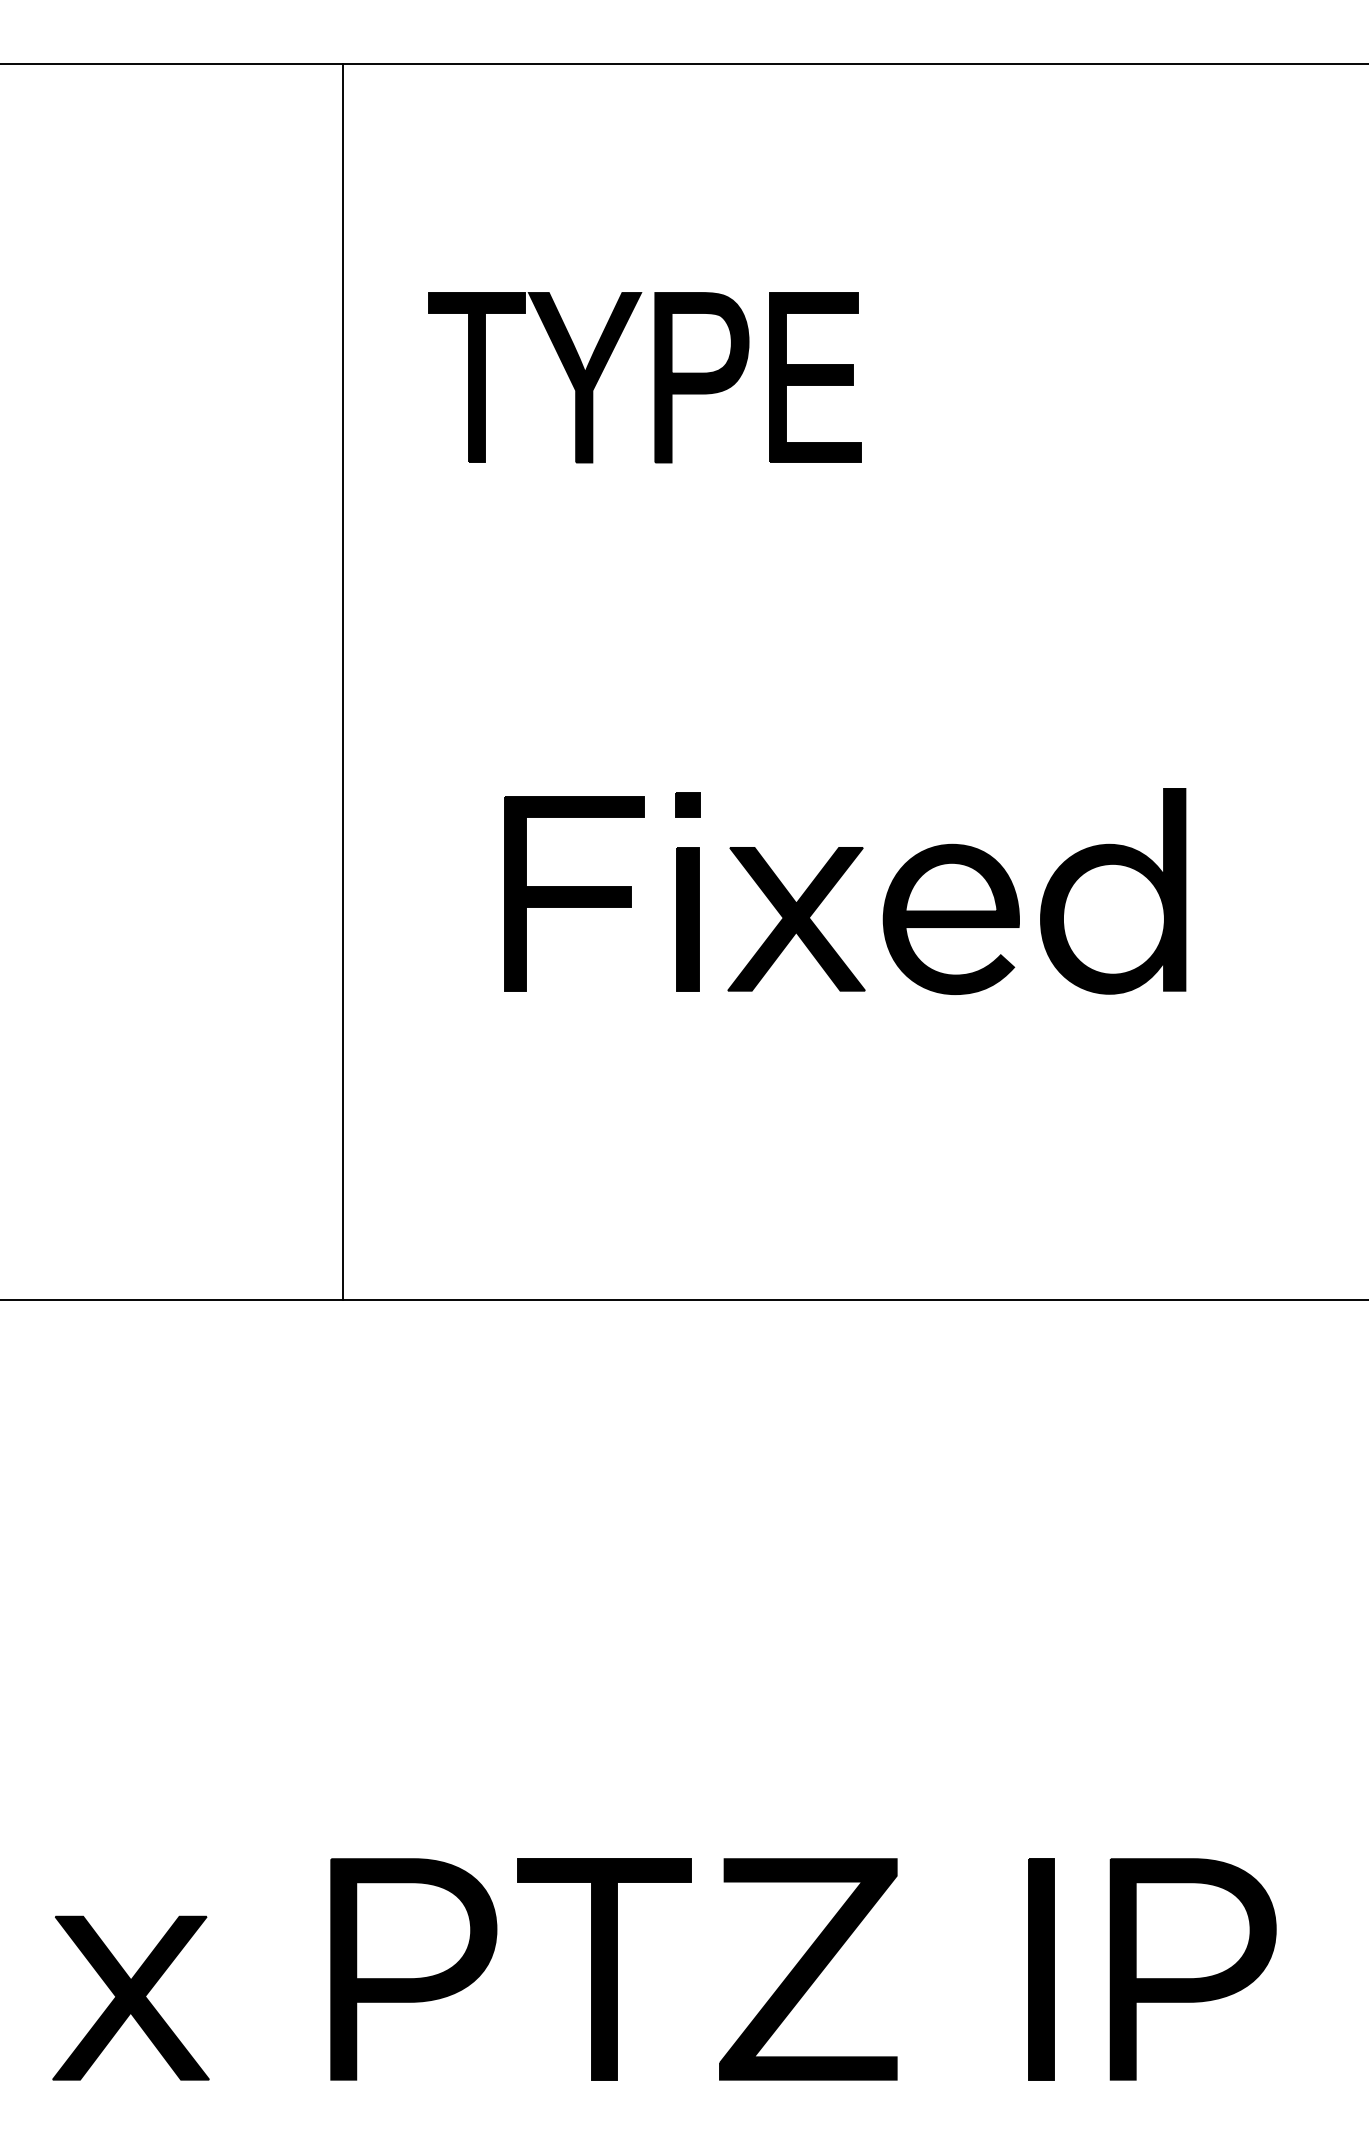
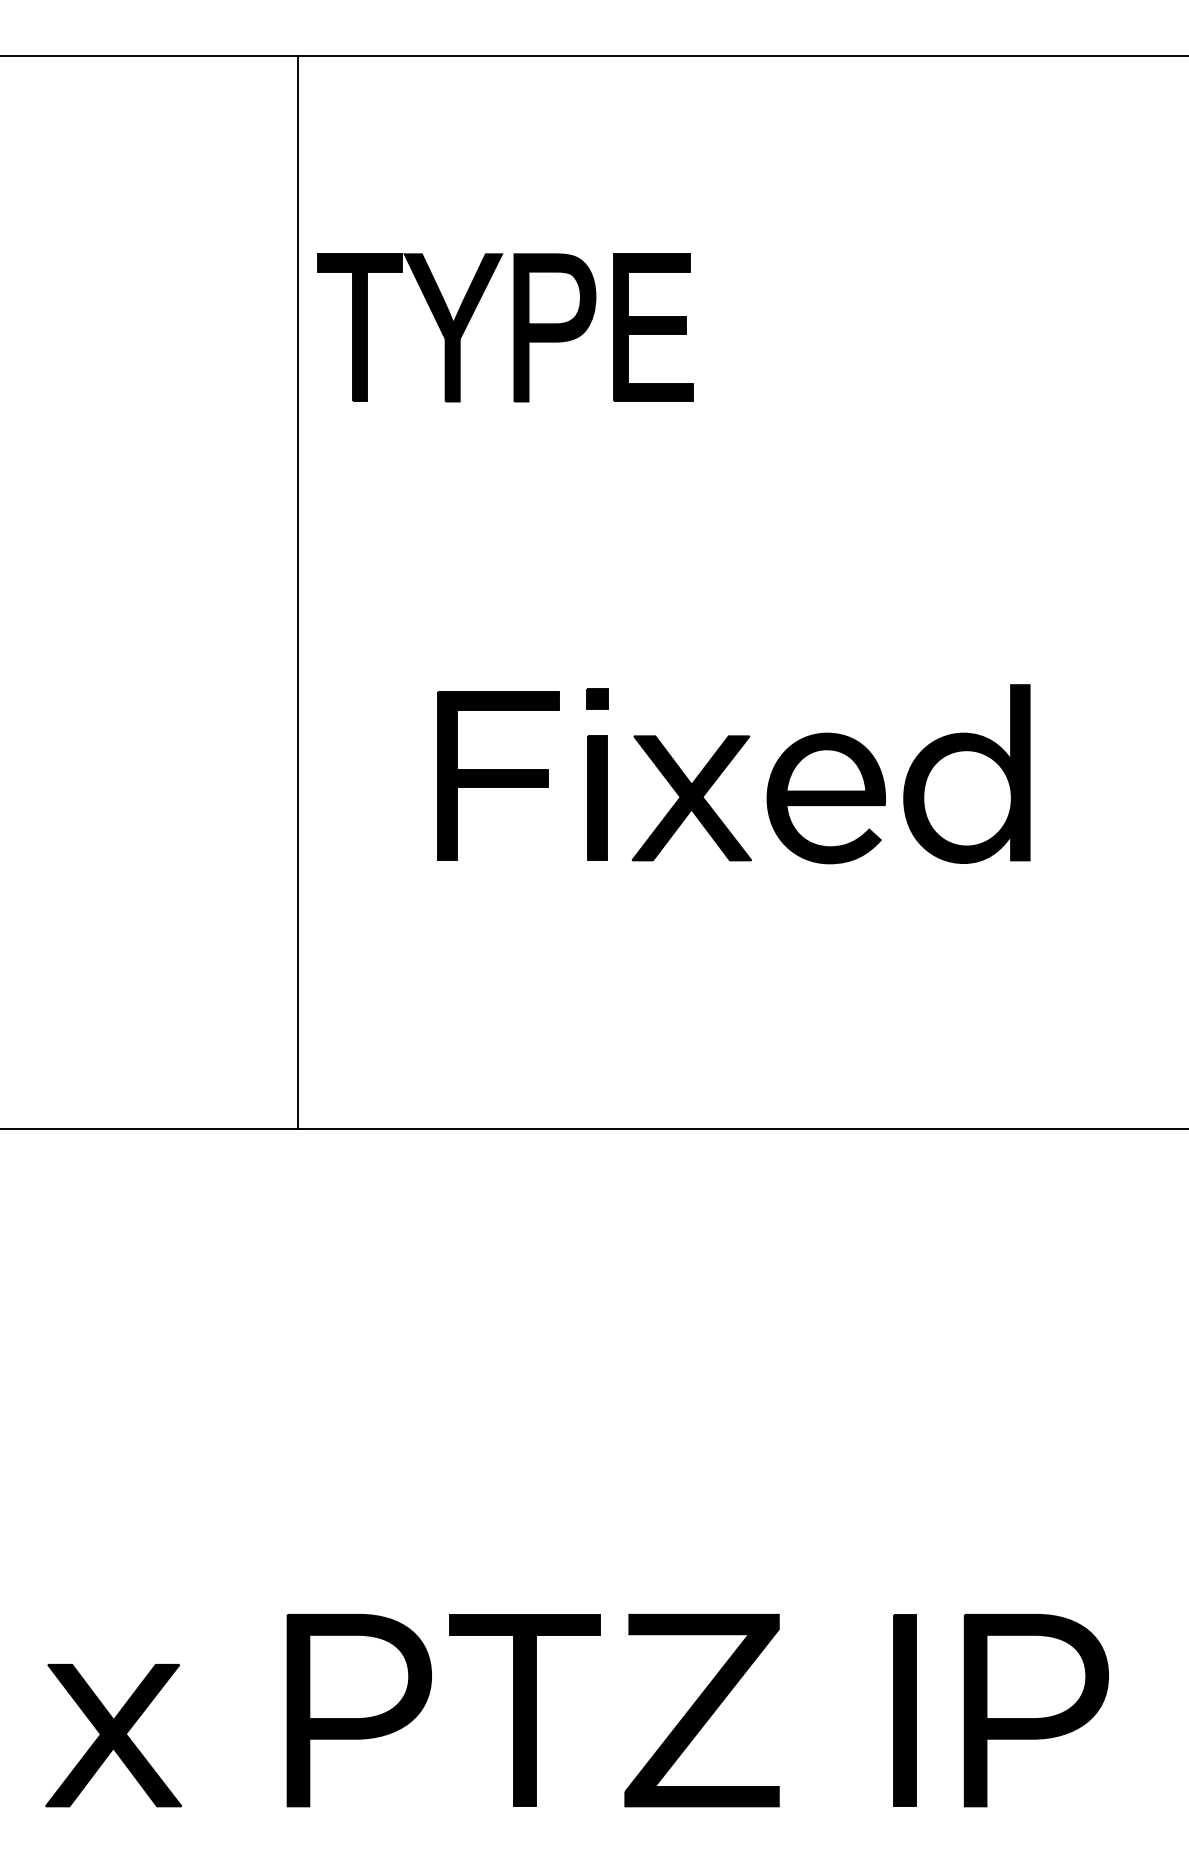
part: (654, 377) -> (513, 327), moved

